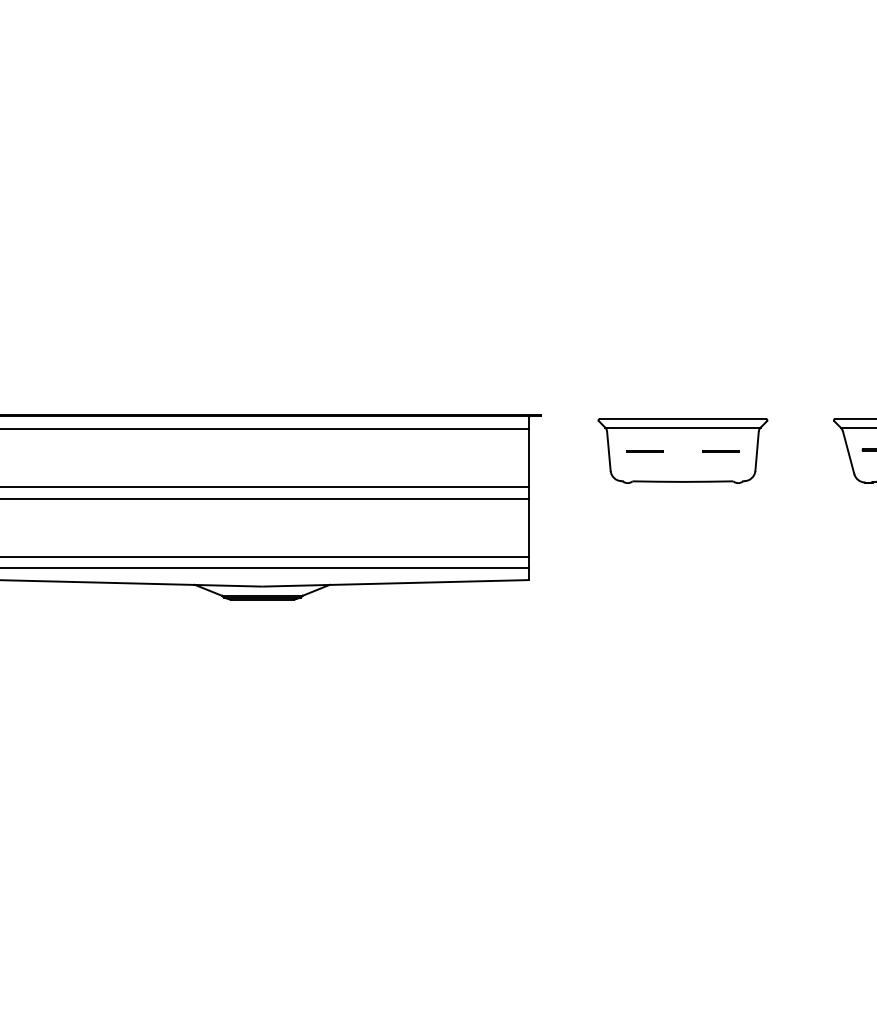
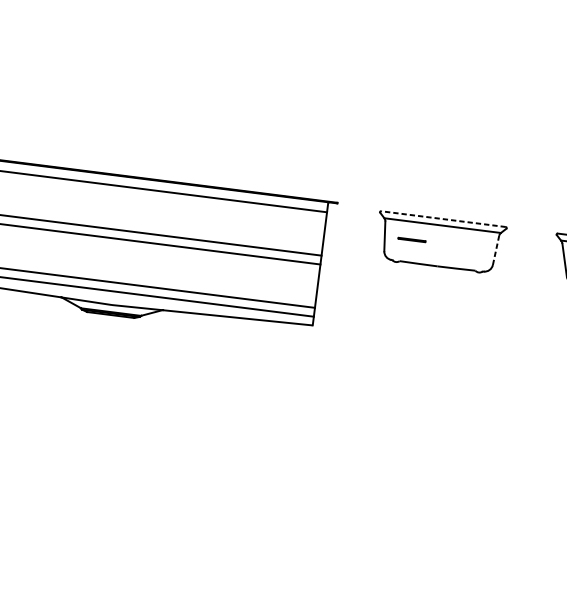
line: (682, 419) -> (443, 219), solid -> dashed
line: (720, 451) -> (468, 247), removed
line: (757, 451) -> (496, 250), solid -> dashed

